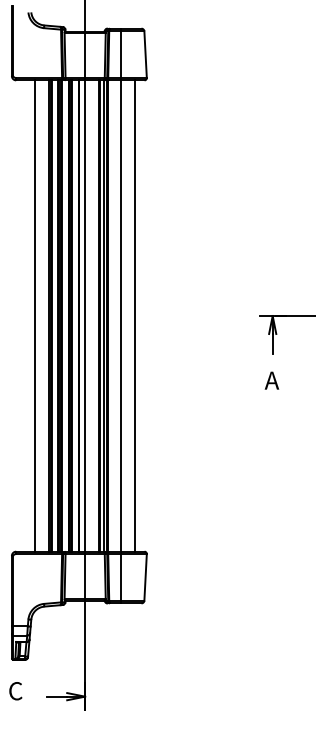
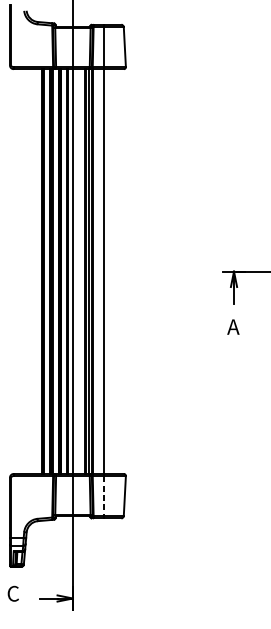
line: (34, 315) -> (29, 271), removed
line: (135, 315) -> (116, 271), removed
line: (121, 577) -> (104, 496), solid -> dashed

